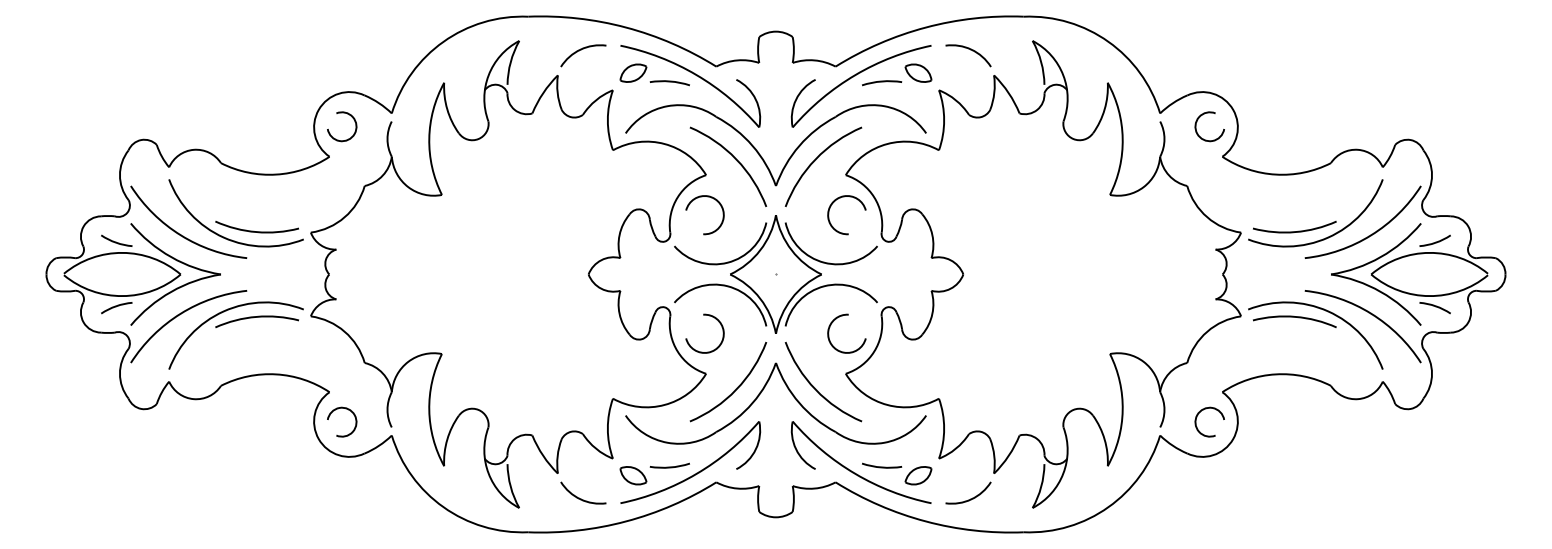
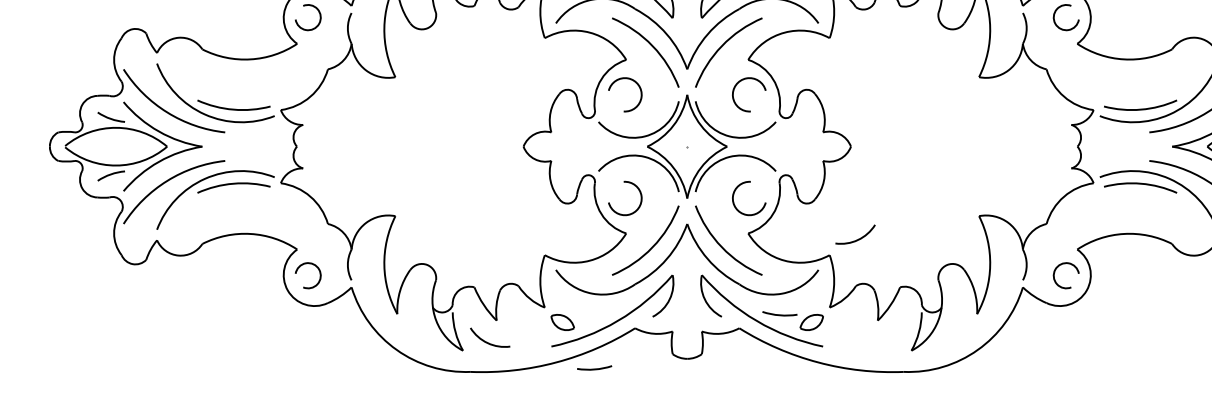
arc: (669, 466) -> (594, 368), moved
arc: (581, 498) -> (488, 342), moved
arc: (970, 498) -> (857, 239), moved

